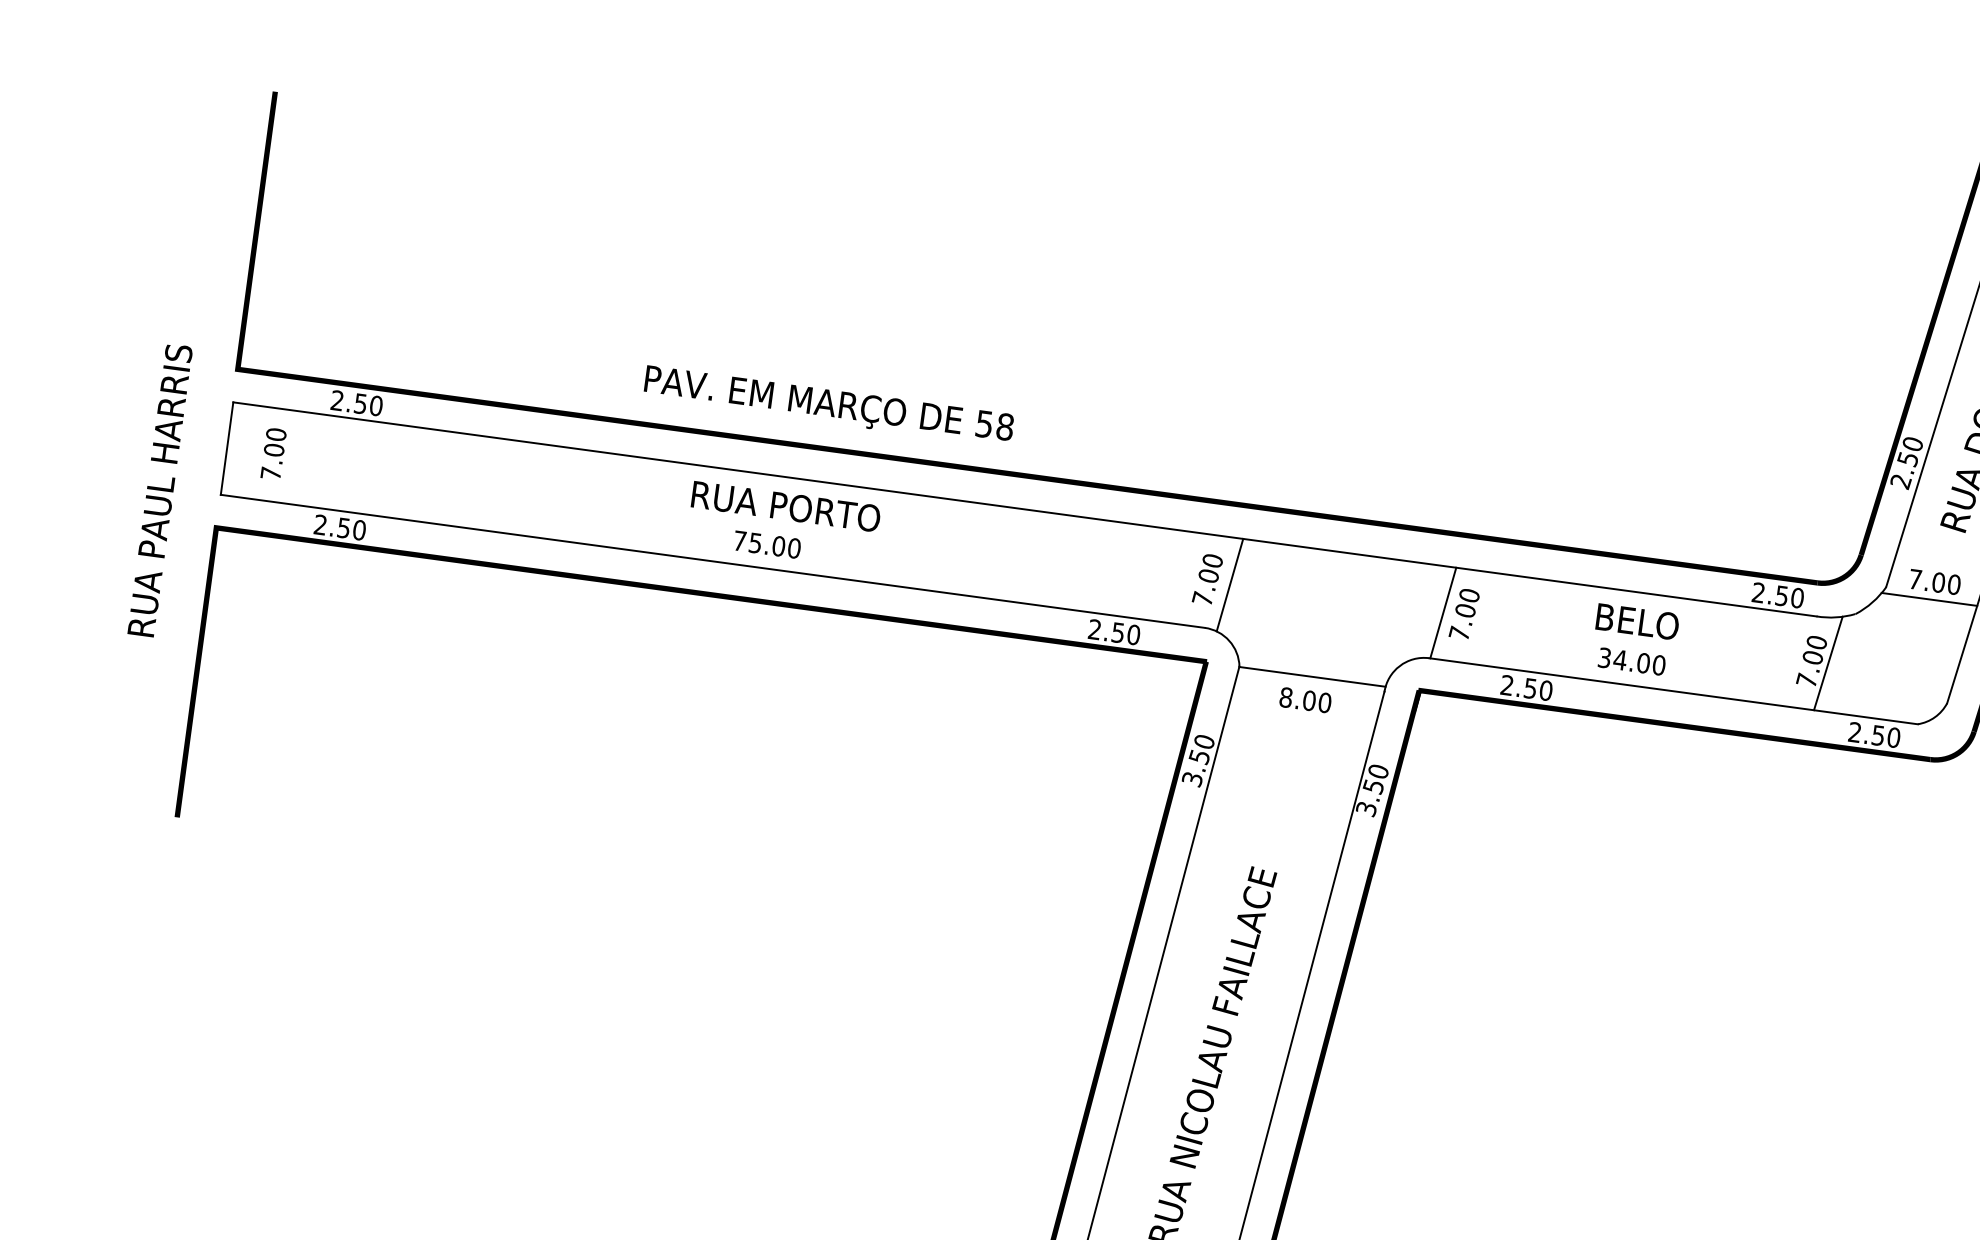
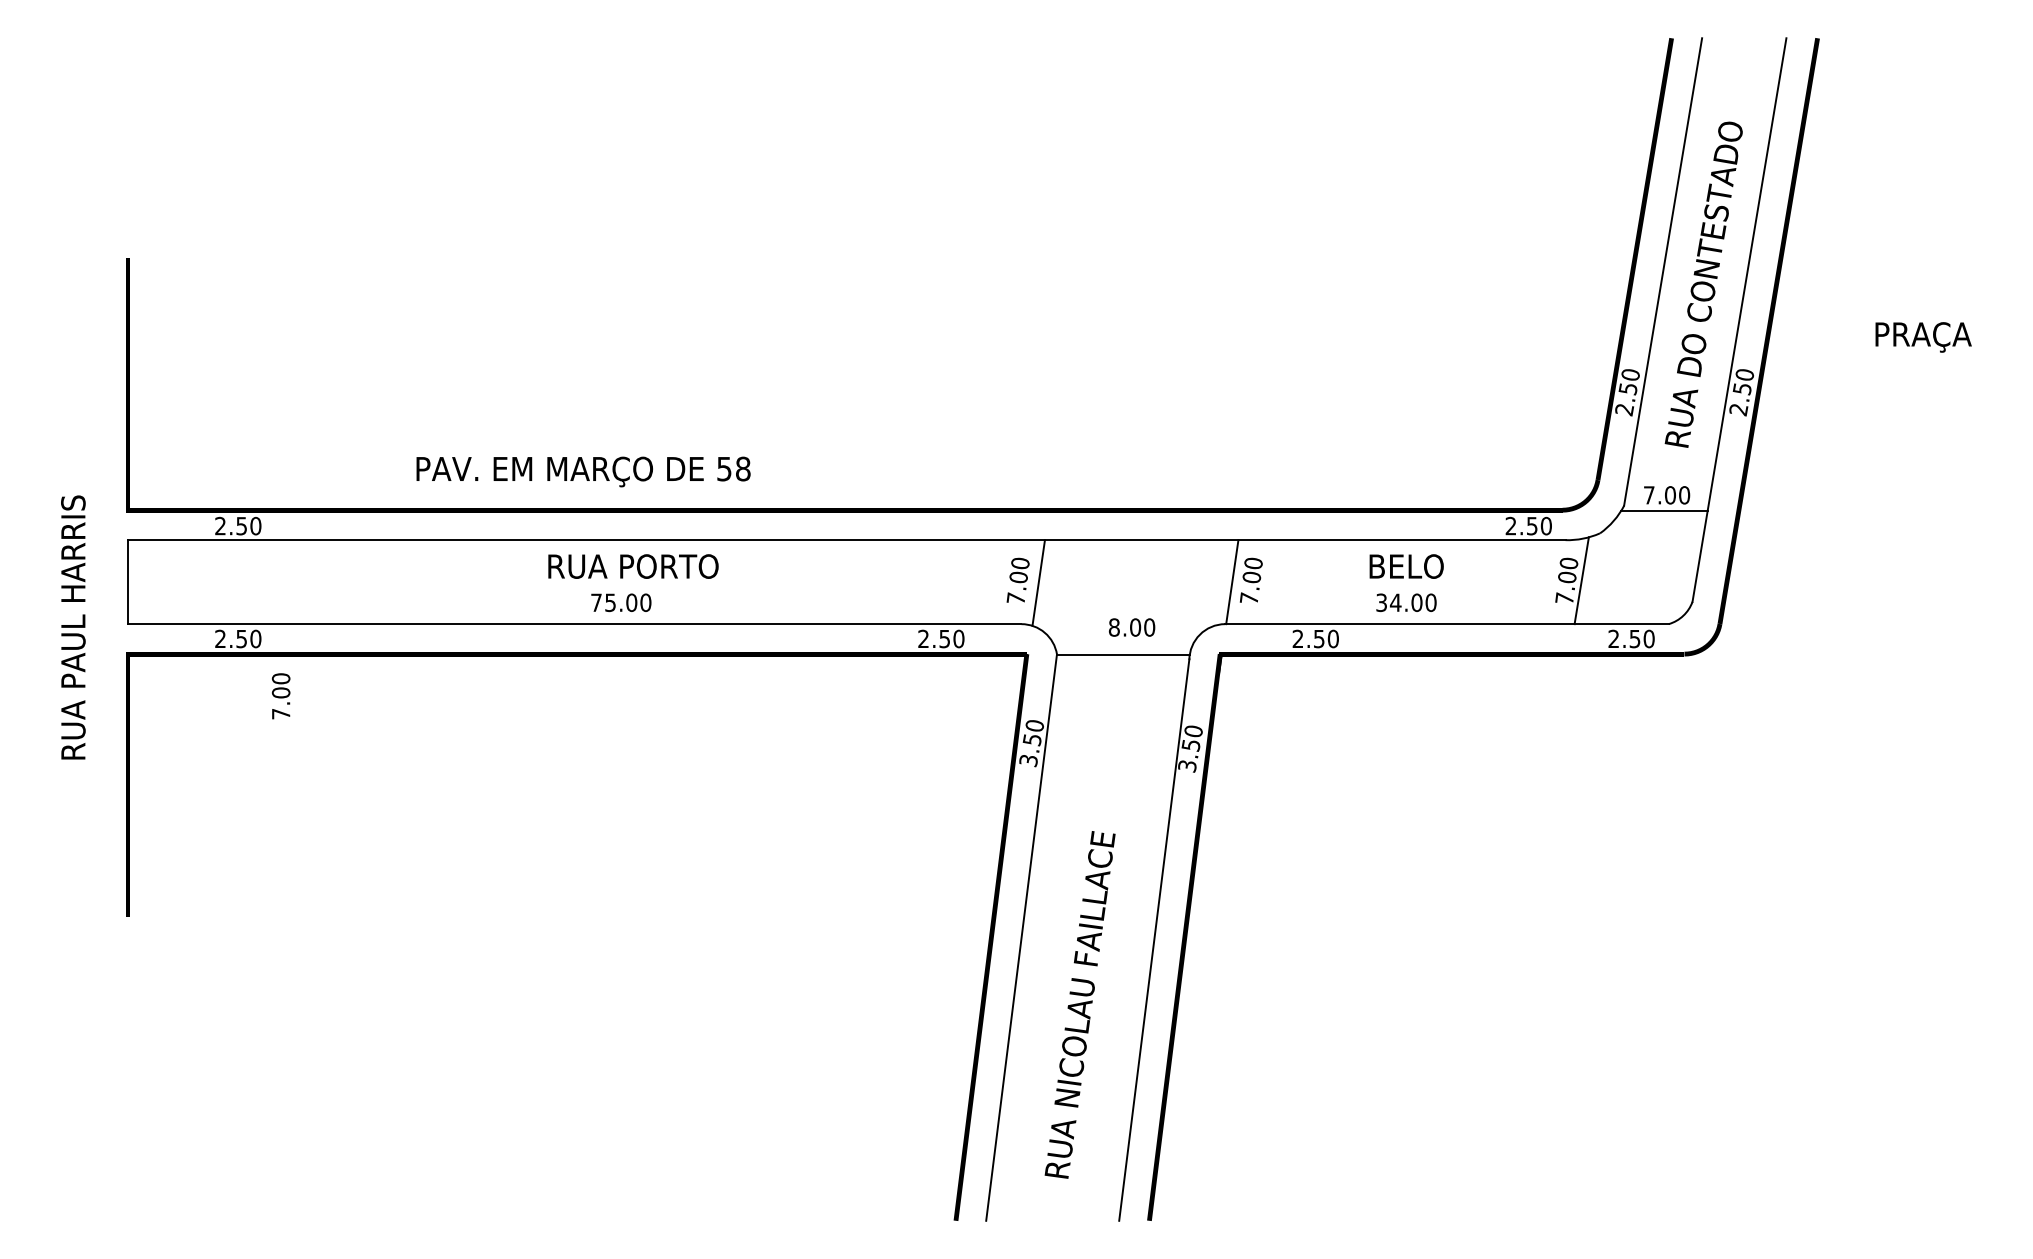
text: (828, 405) -> (583, 471), moved
text: (274, 454) -> (281, 696), moved
text: (1306, 700) -> (1132, 627), moved

